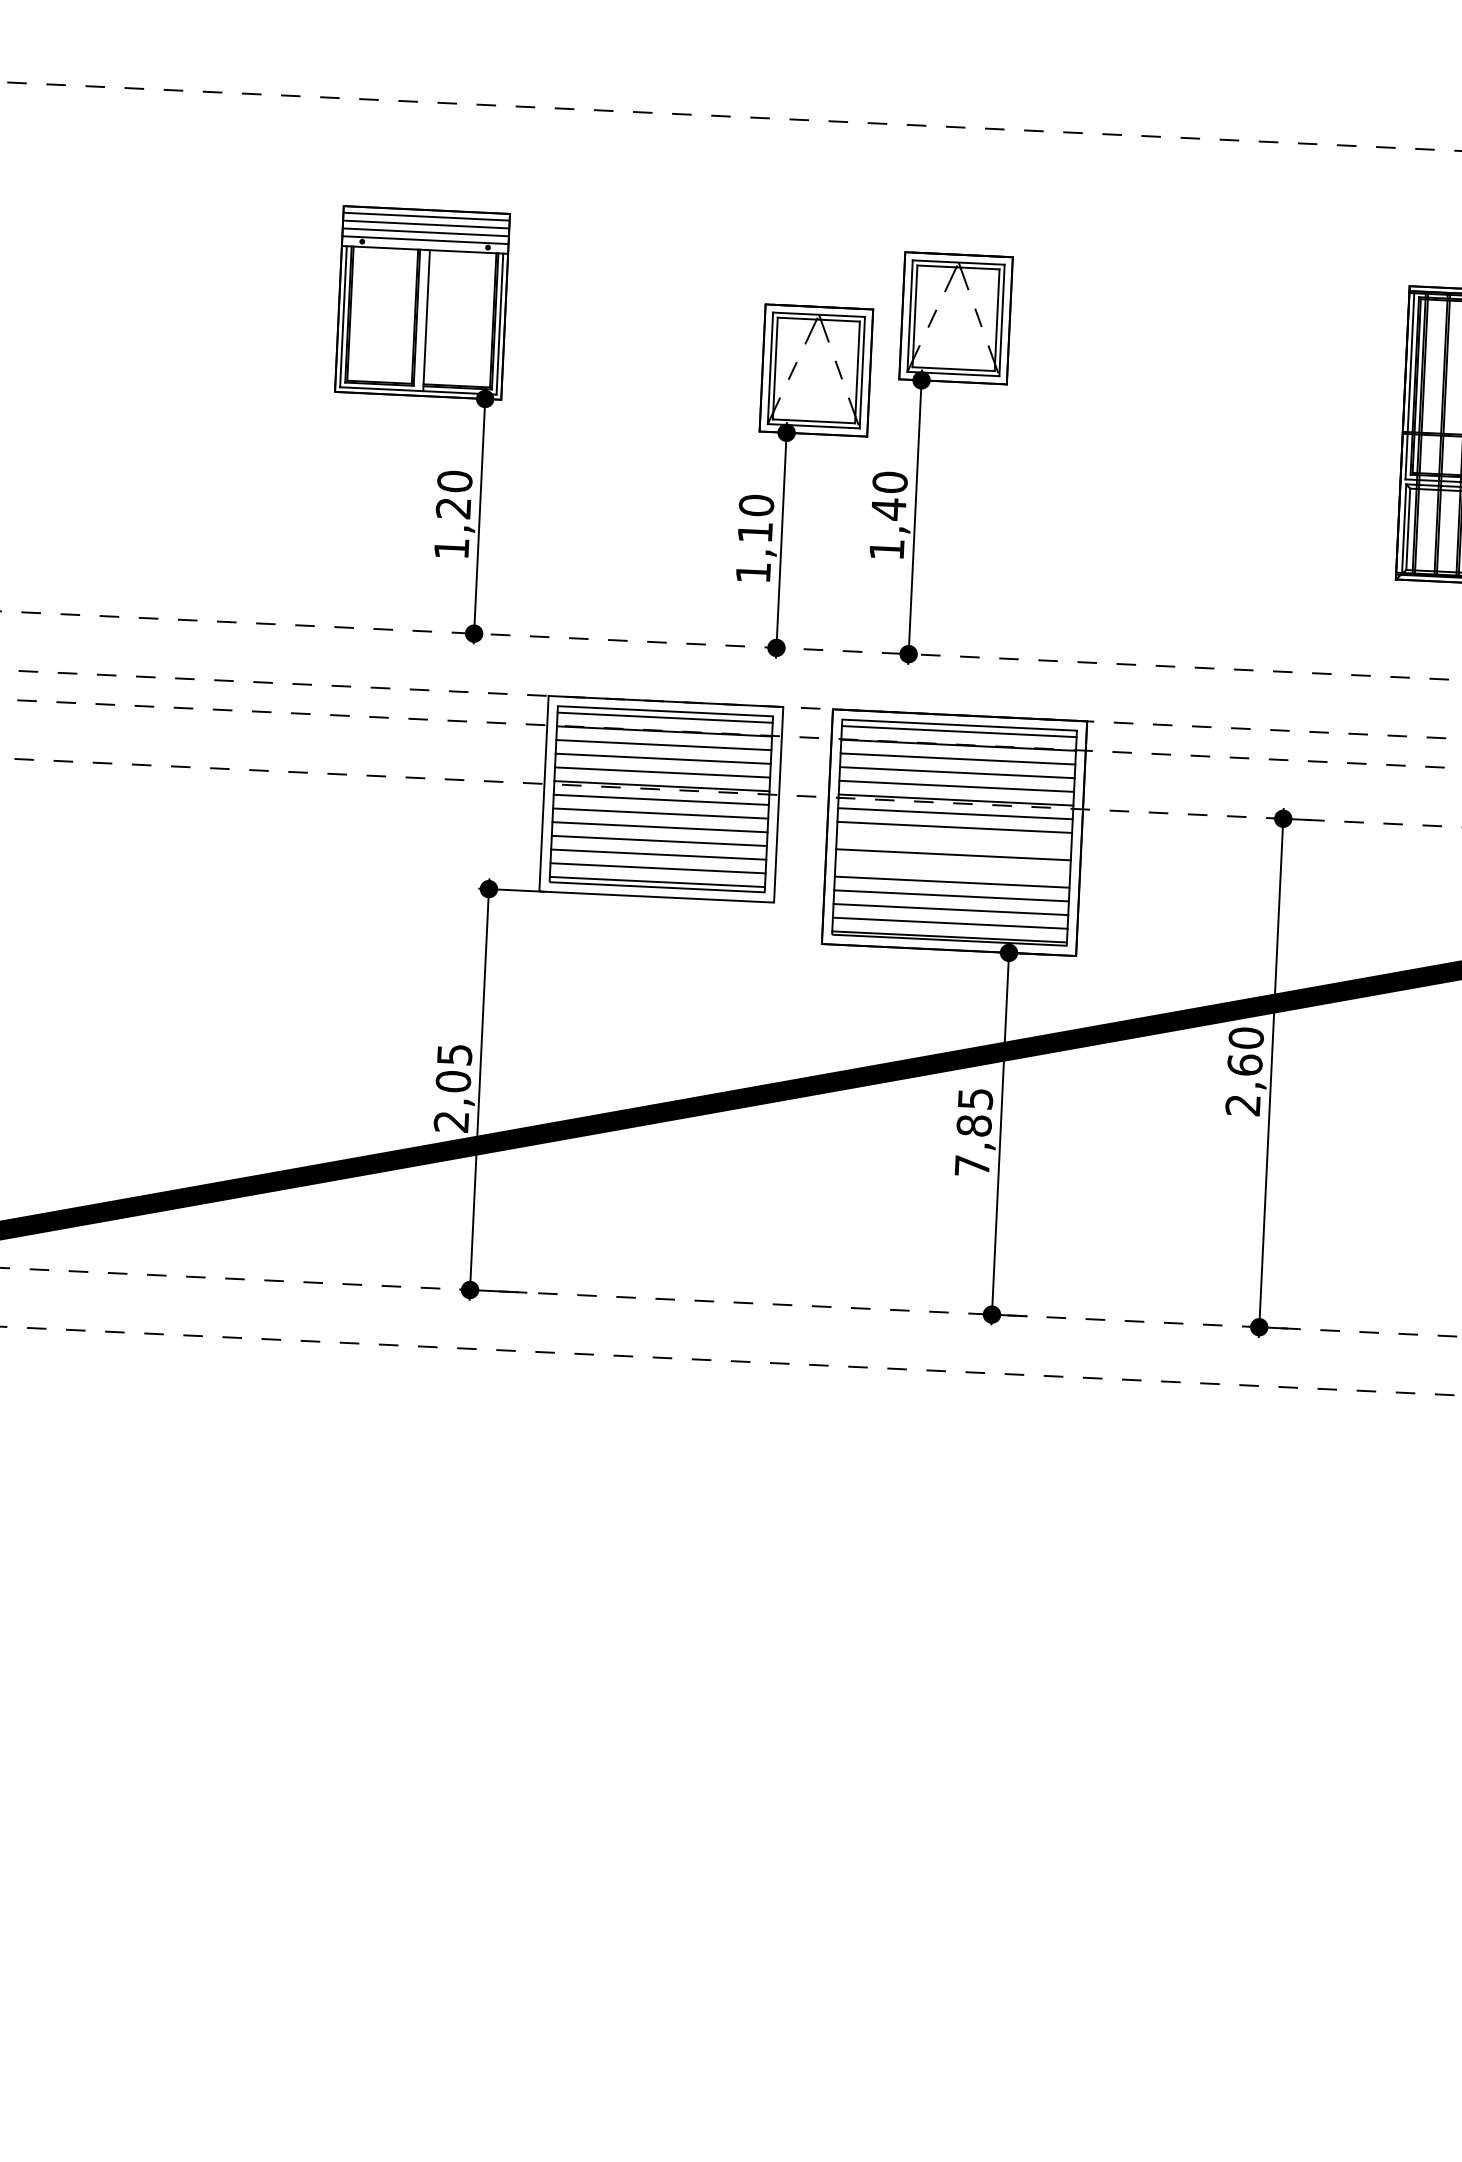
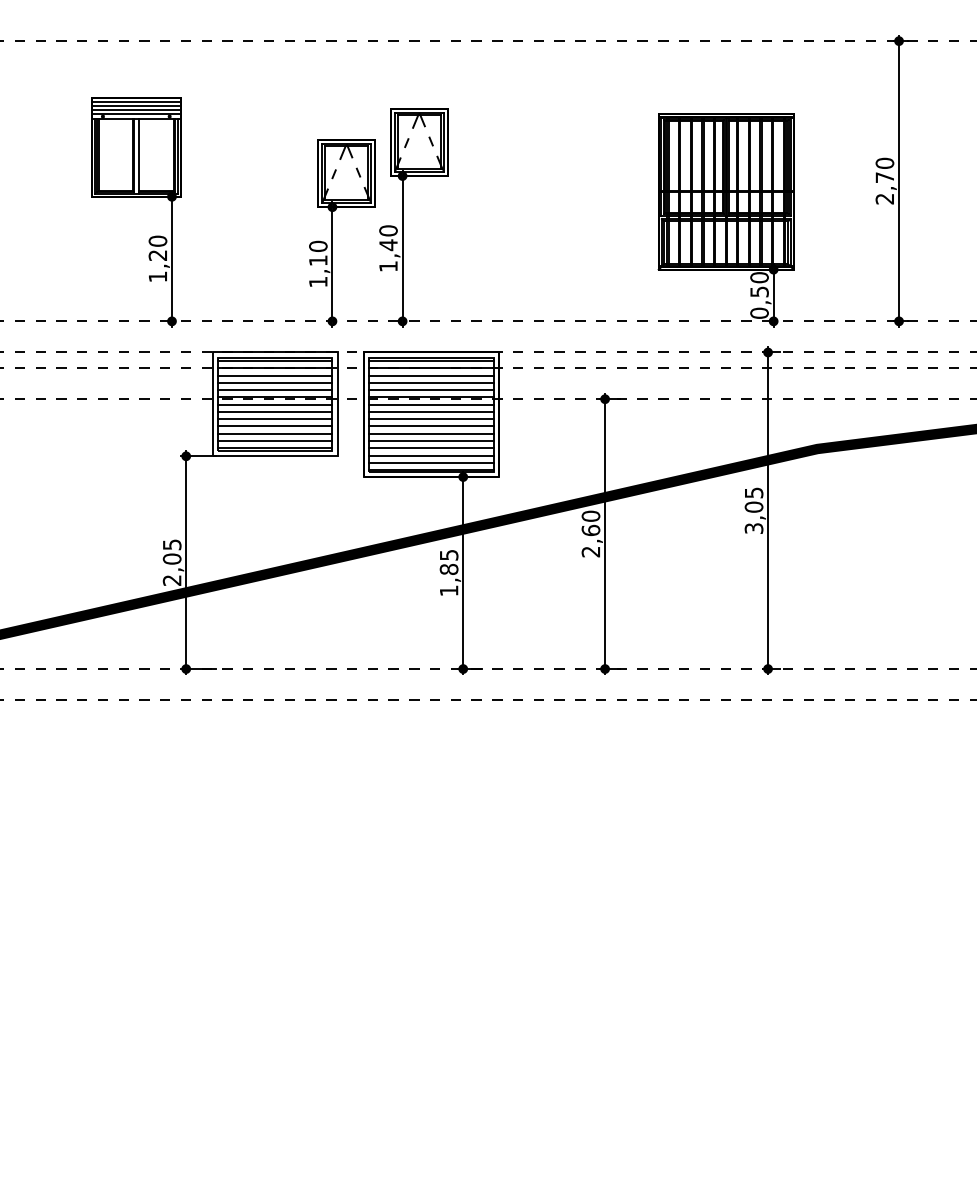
line: (954, 841) -> (431, 419), added
line: (953, 867) -> (431, 433), added
text: (973, 1165) -> (449, 590), 7,85 -> 1,85

